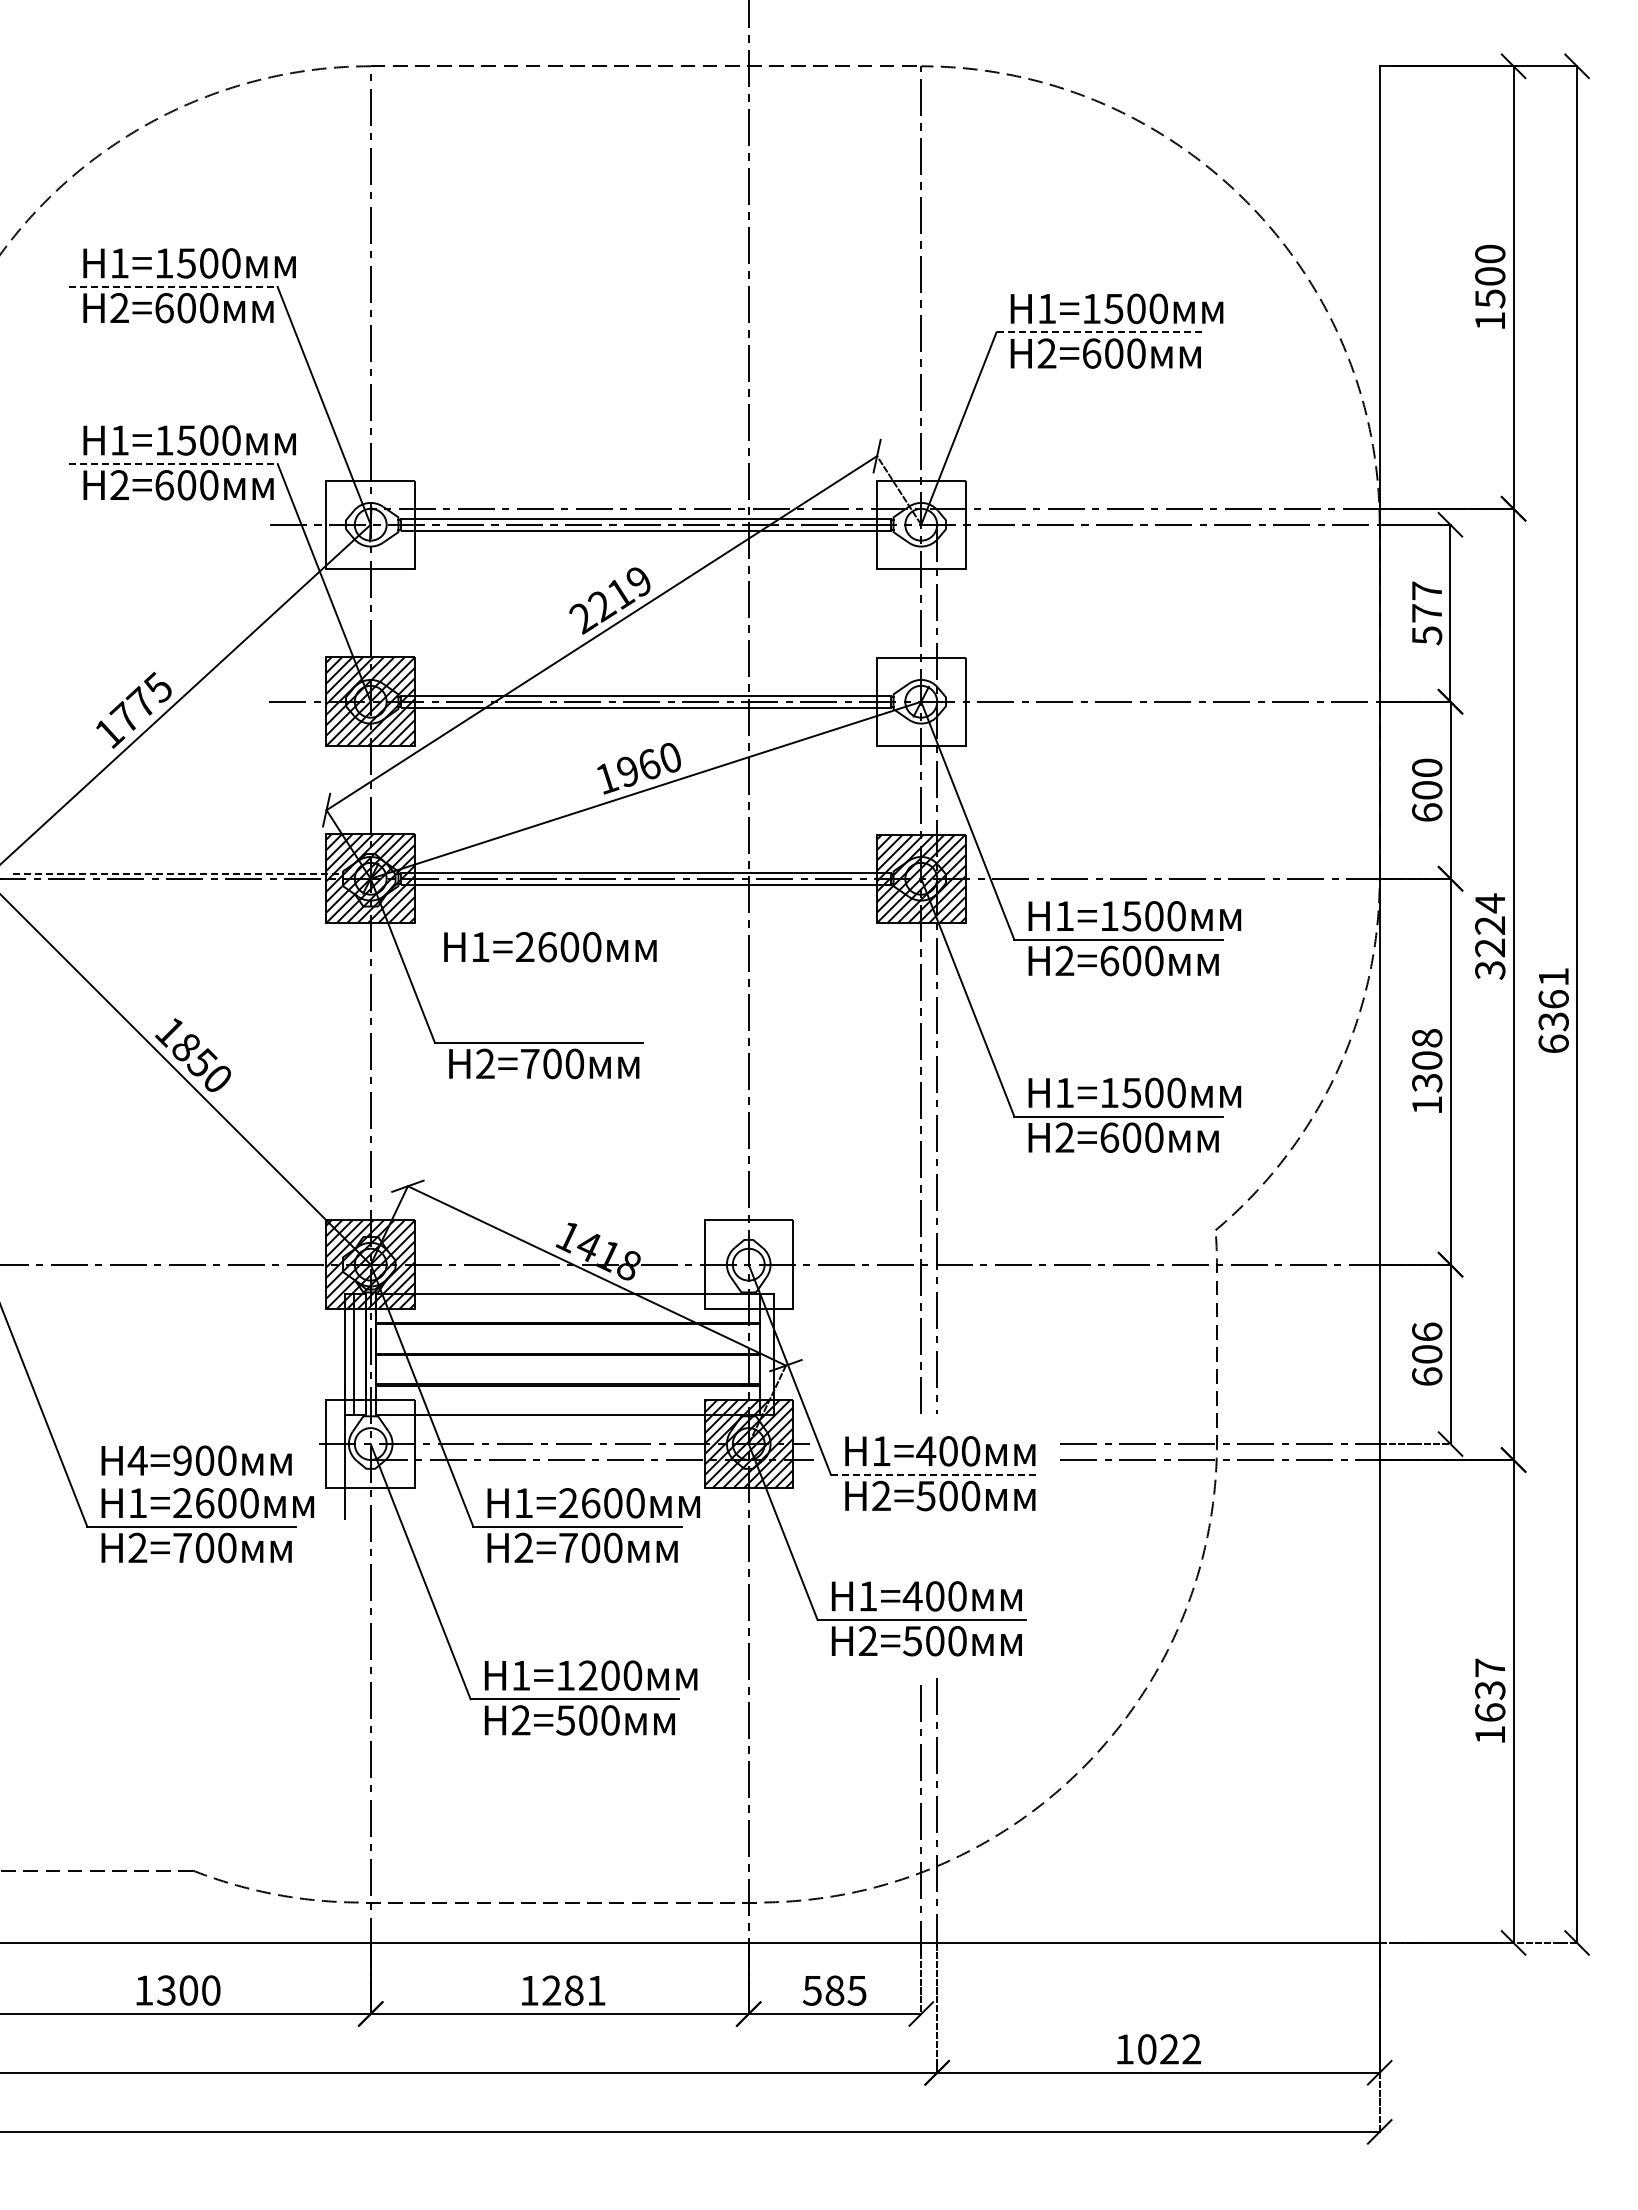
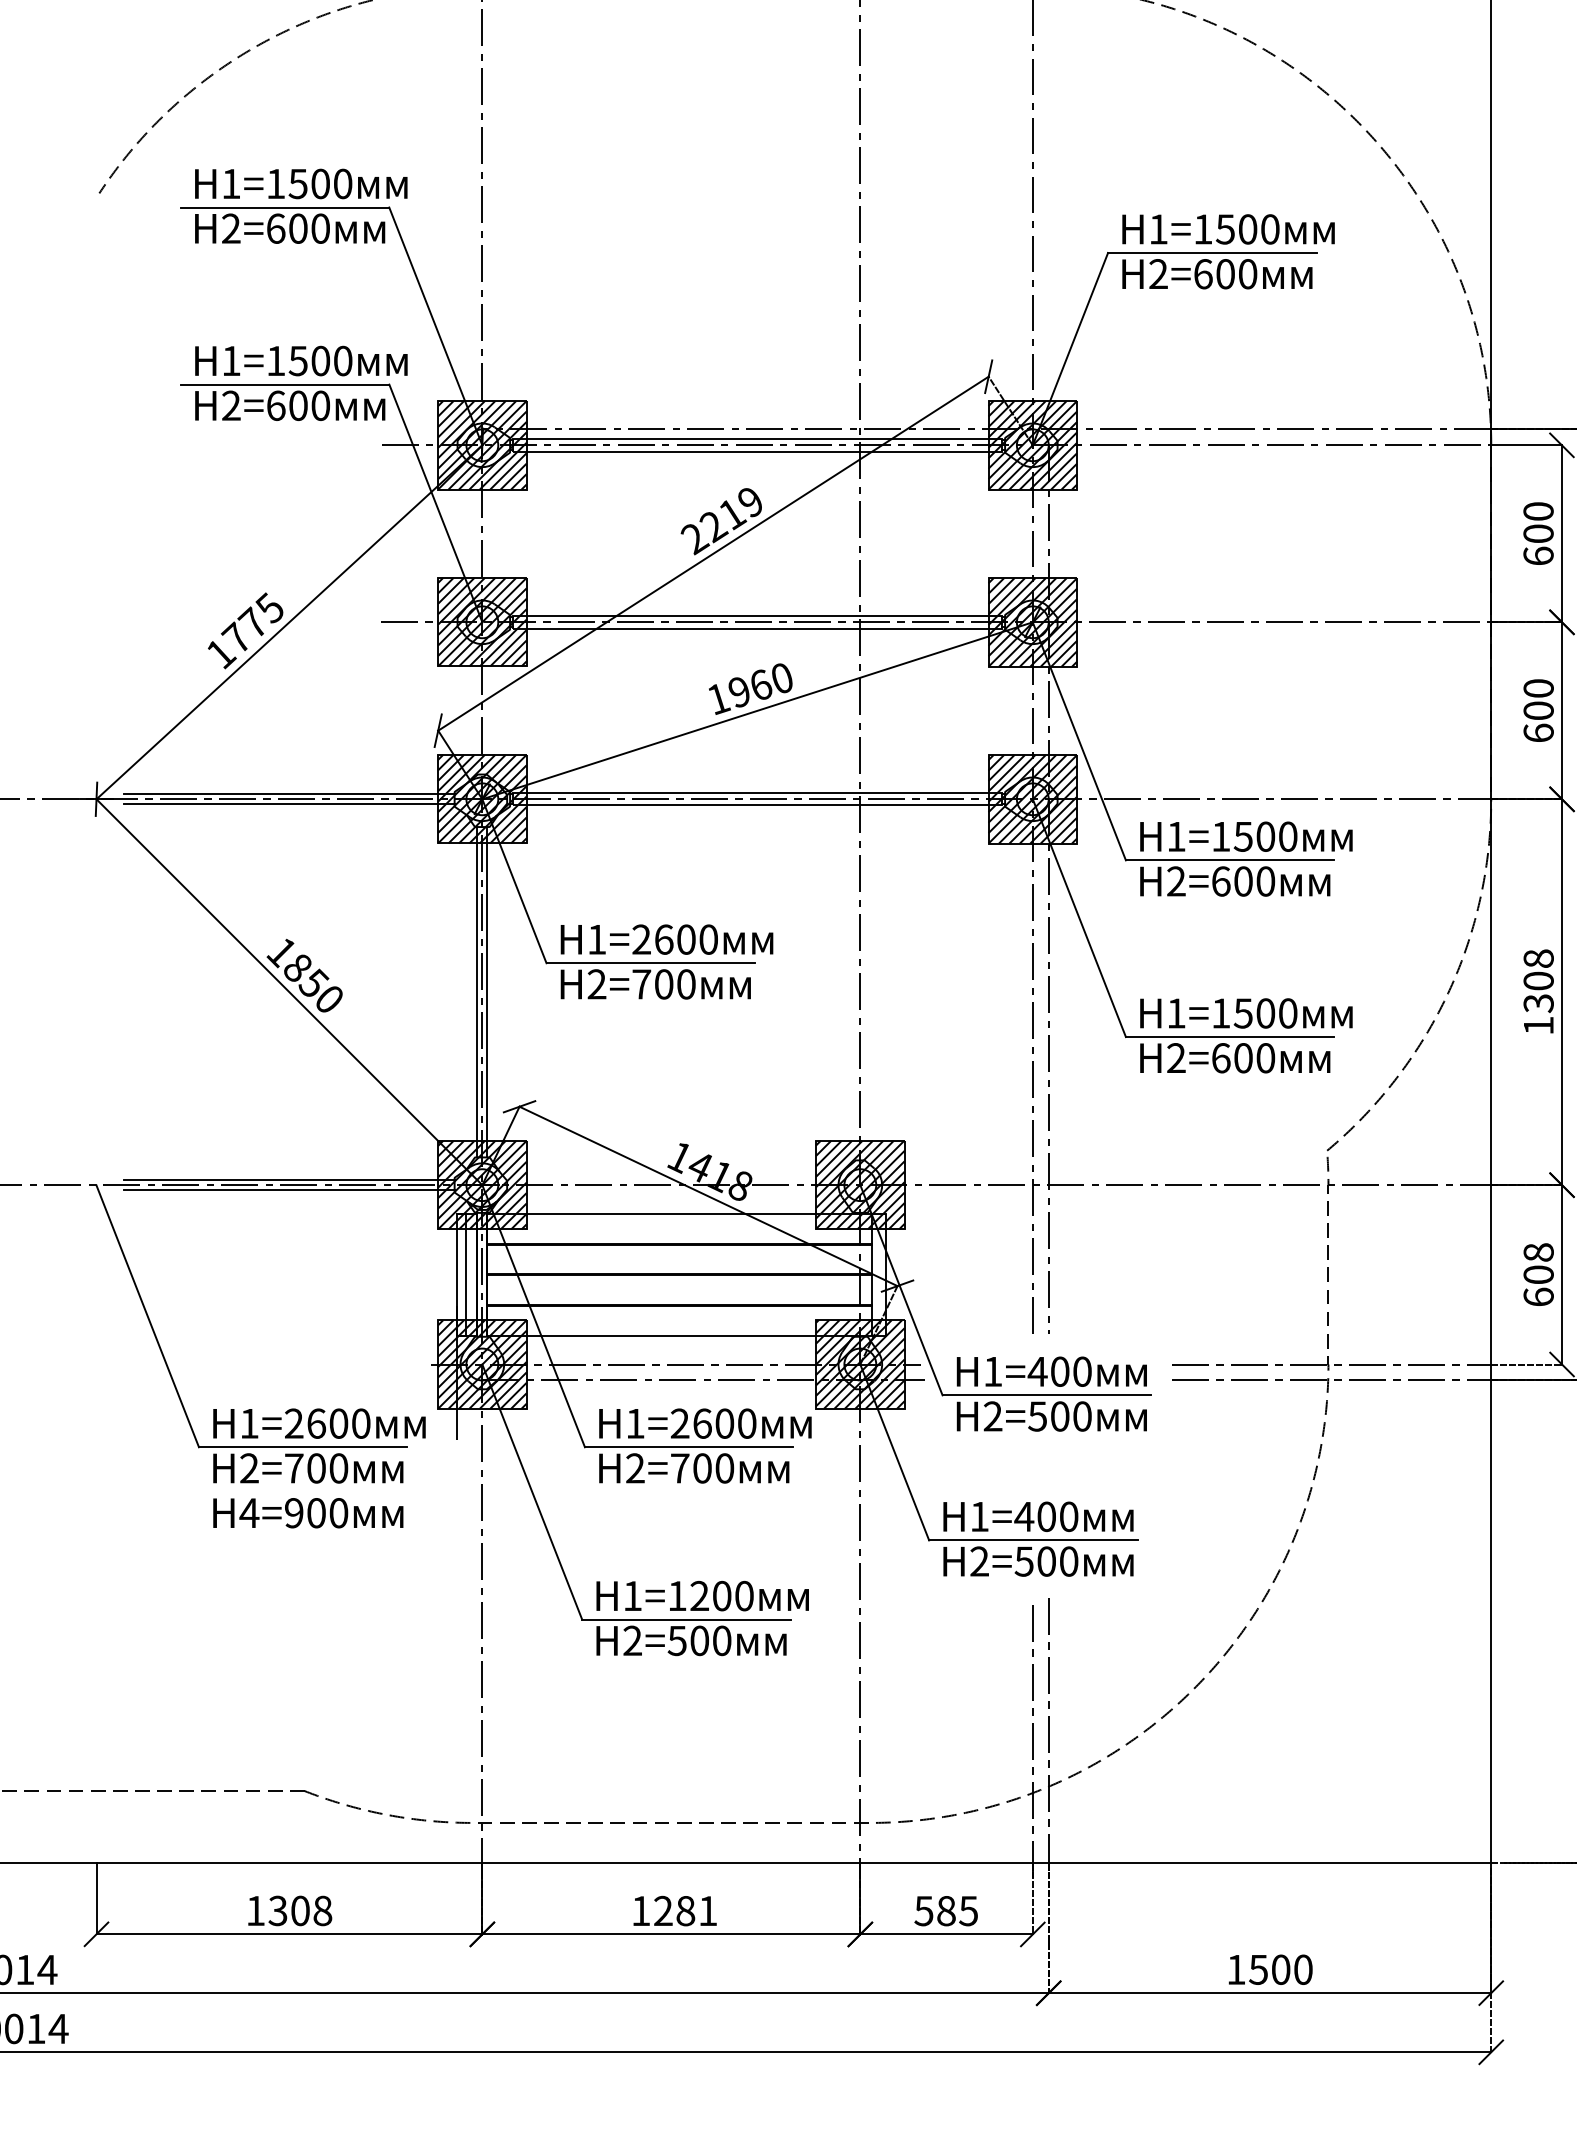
line: (173, 286) -> (285, 207), dashed -> solid
line: (1101, 332) -> (1213, 253), dashed -> solid
line: (174, 464) -> (286, 385), dashed -> solid
hatch: (370, 524) -> (482, 445), added
hatch: (921, 524) -> (1033, 445), added
text: (1426, 613) -> (1538, 534), 577 -> 600
hatch: (921, 701) -> (1033, 622), added
line: (178, 873) -> (290, 794), dashed -> solid
line: (177, 883) -> (289, 804), added
text: (550, 947) -> (667, 940), moved
line: (365, 1071) -> (477, 991), added
line: (375, 1071) -> (487, 991), added
line: (177, 1259) -> (289, 1179), added
hatch: (748, 1264) -> (860, 1184), added
line: (177, 1269) -> (289, 1189), added
text: (1427, 1331) -> (1539, 1251), 606 -> 608
hatch: (370, 1443) -> (482, 1363), added
text: (196, 1460) -> (308, 1512), moved
line: (935, 1474) -> (1047, 1394), dashed -> solid
text: (211, 1990) -> (323, 1910), 1300 -> 1308
text: (1169, 2049) -> (1281, 1969), 1022 -> 1500

